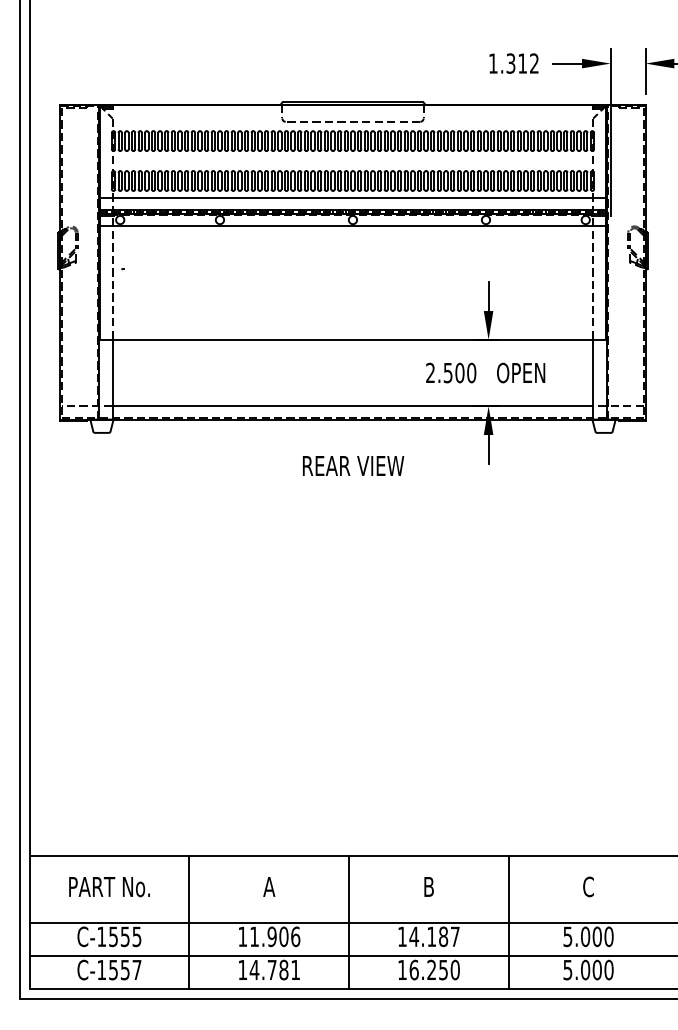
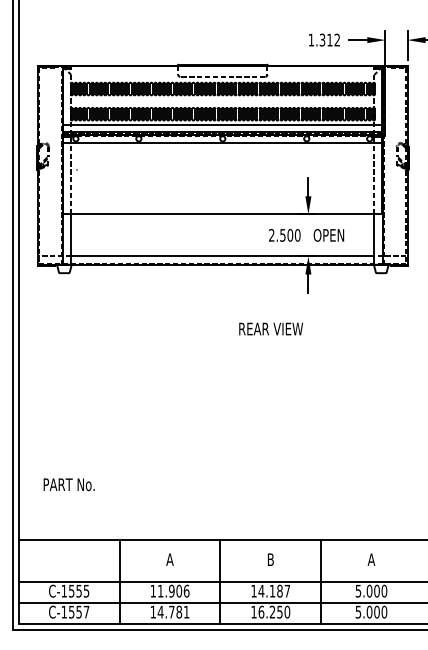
text: (352, 465) -> (270, 328), moved
text: (108, 886) -> (68, 484), moved
text: (588, 886) -> (371, 559), C -> A

